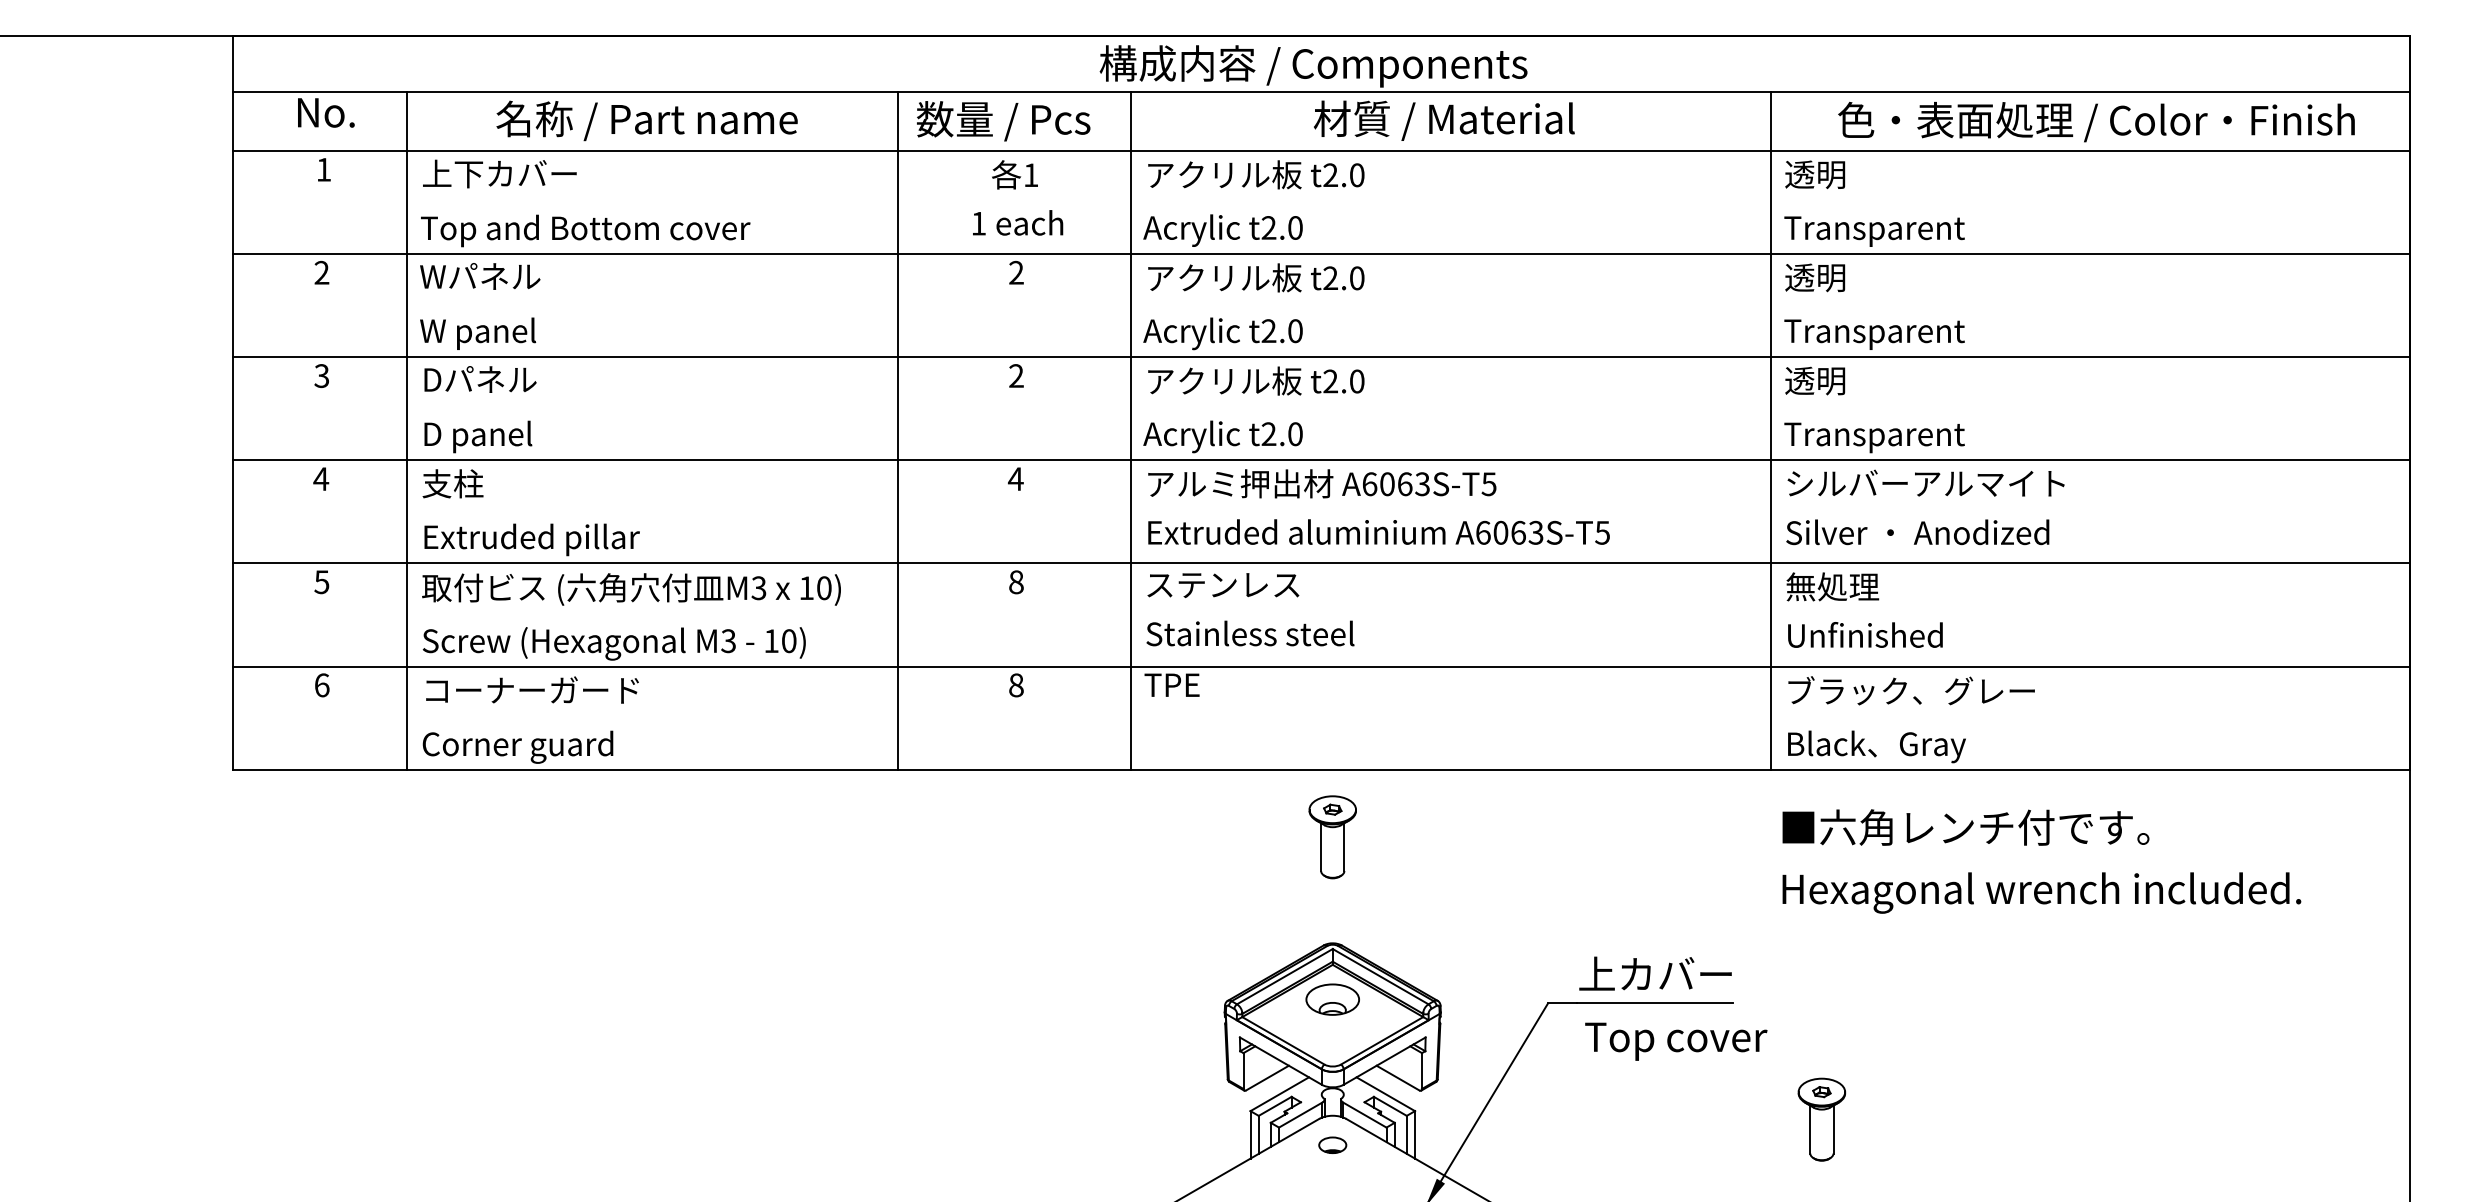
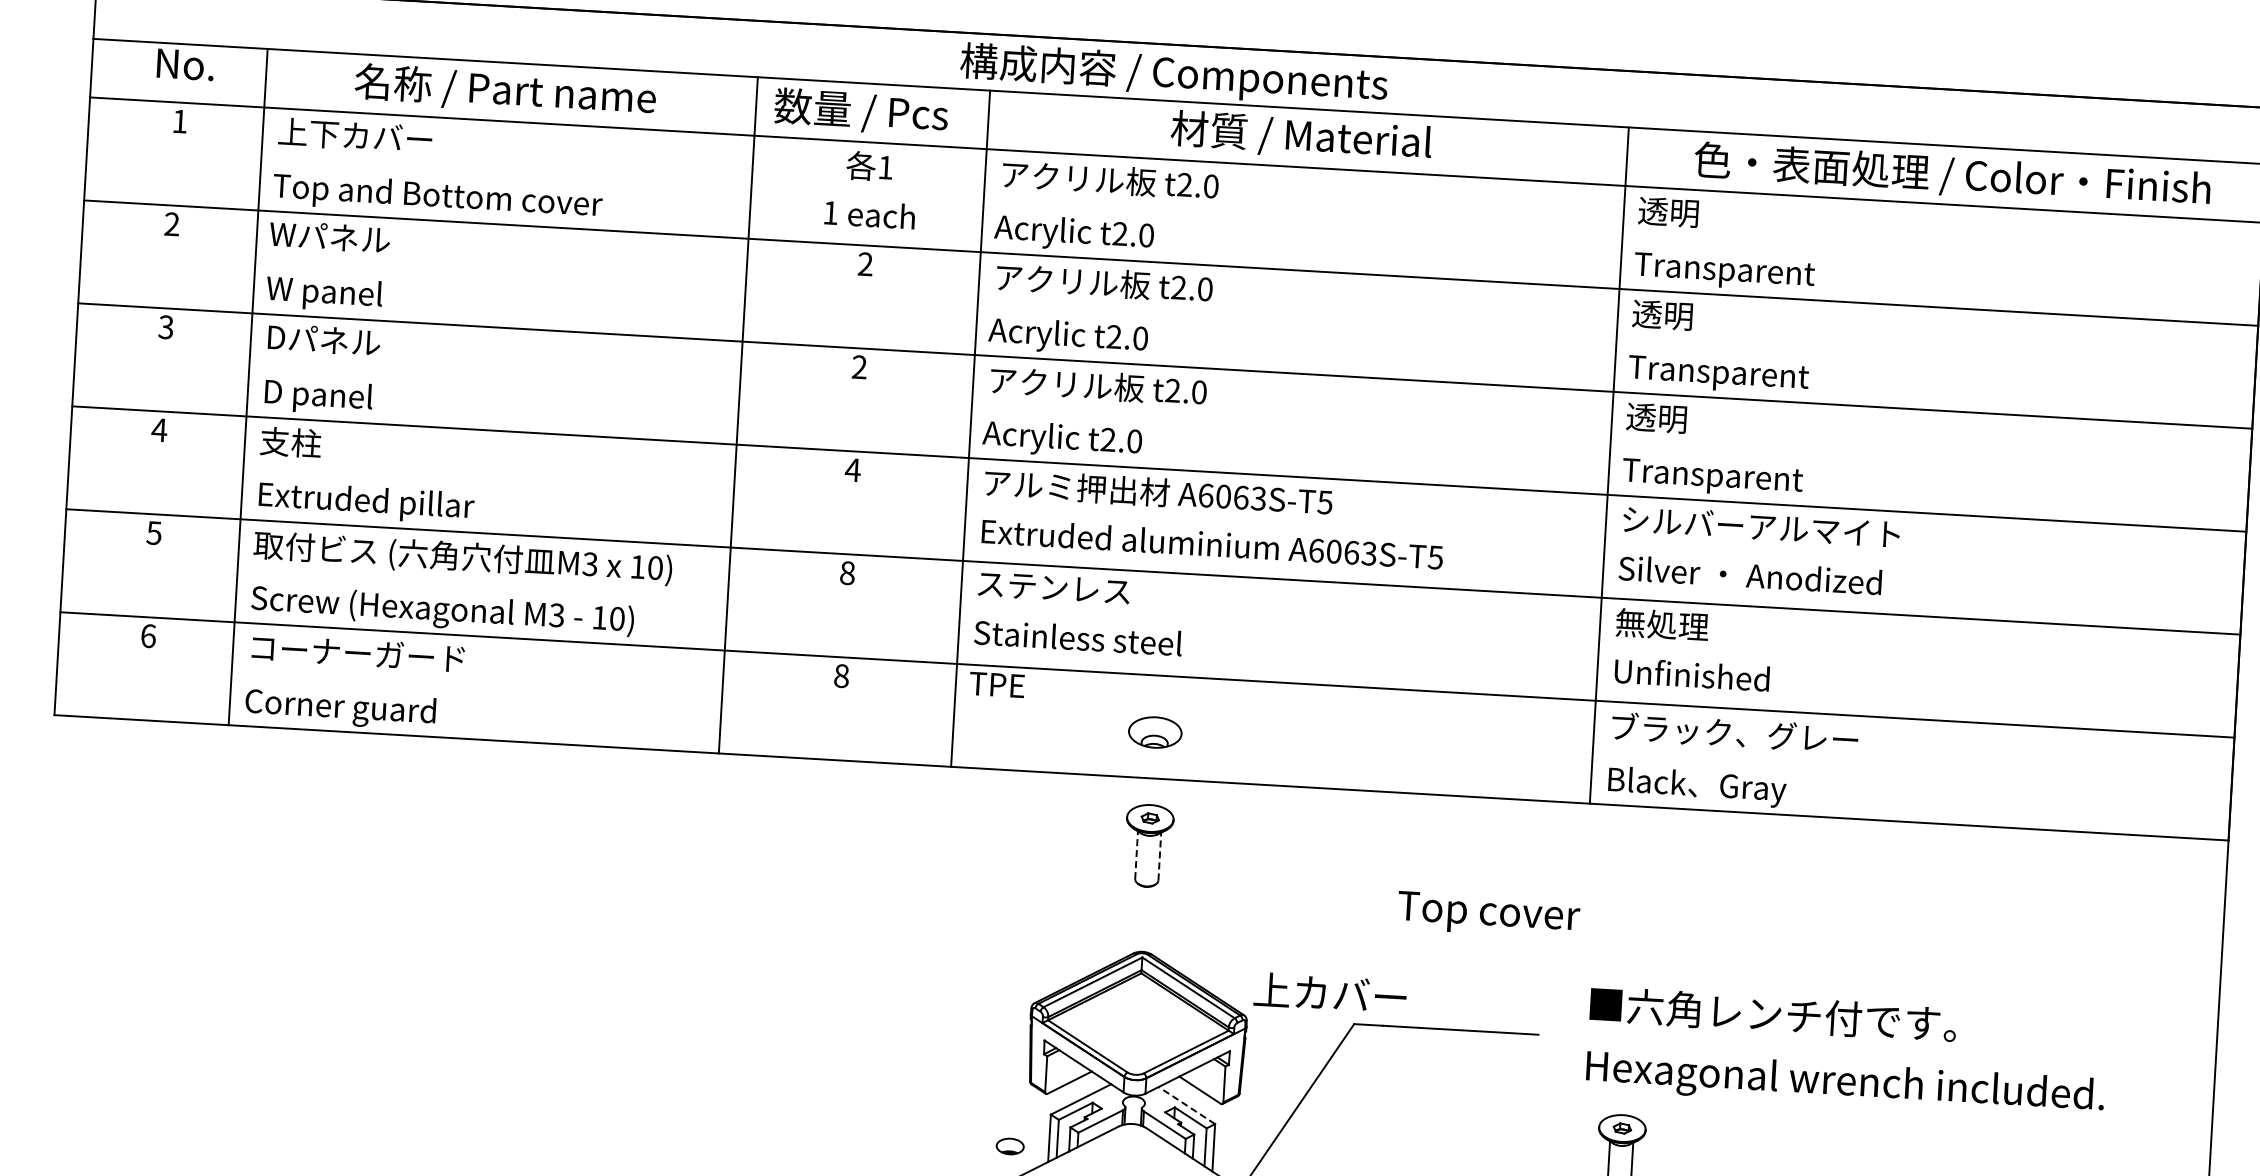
line: (1321, 847) -> (1136, 855), solid -> dashed
line: (1344, 847) -> (1159, 856), solid -> dashed
text: (2041, 861) -> (1846, 1052), moved
text: (1655, 973) -> (1330, 992), moved
part: (1332, 999) -> (1155, 732), moved
text: (1676, 1041) -> (1489, 914), moved
line: (1385, 1094) -> (1186, 1105), solid -> dashed
part: (1332, 1144) -> (1010, 1145), moved

